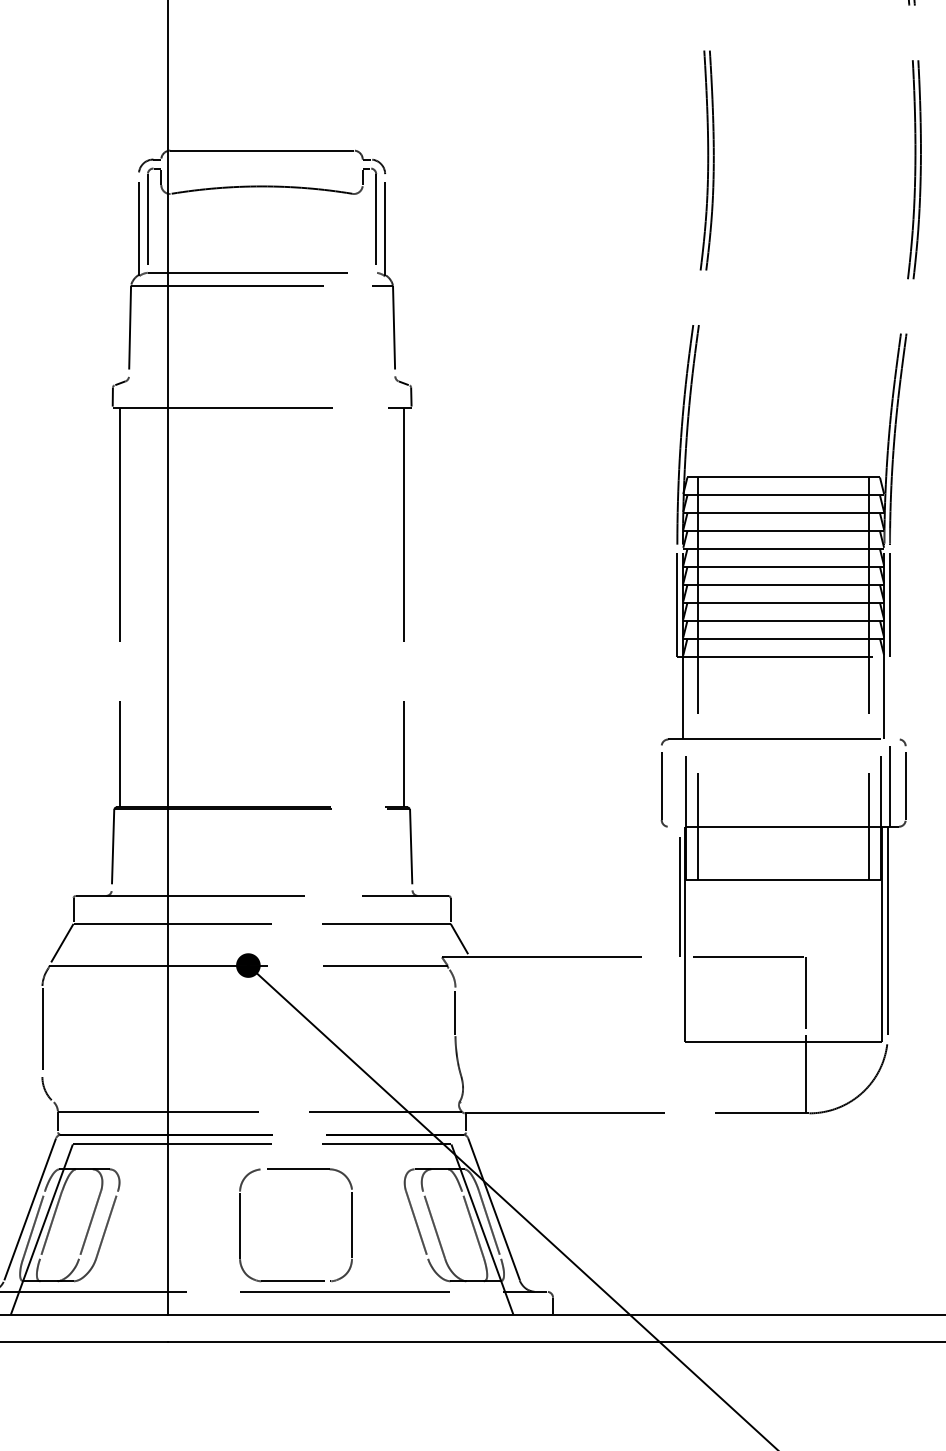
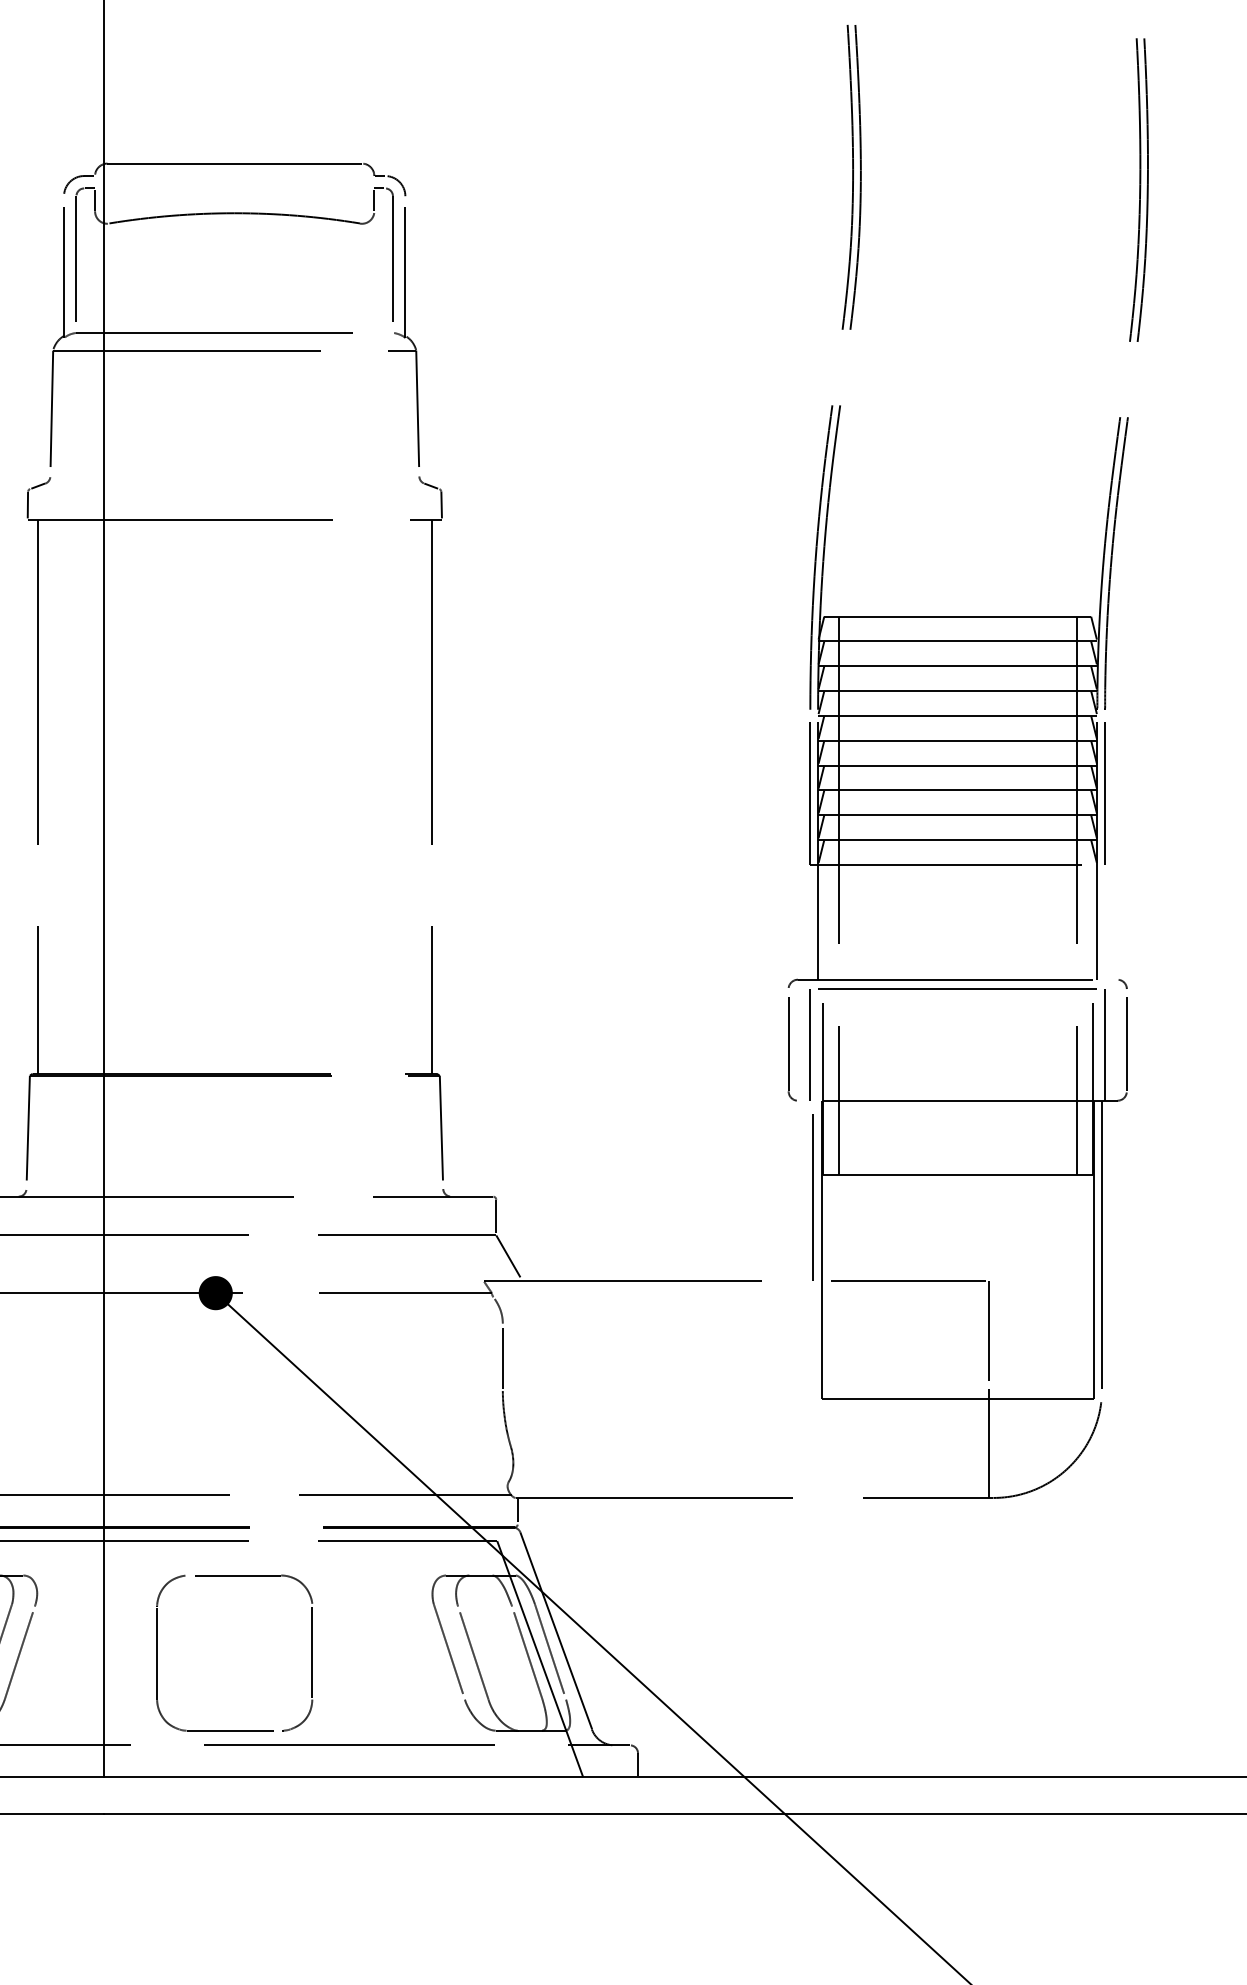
line: (783, 746) -> (957, 989), added
line: (677, 782) -> (810, 1039), added
part: (240, 1225) -> (157, 1653), moved

